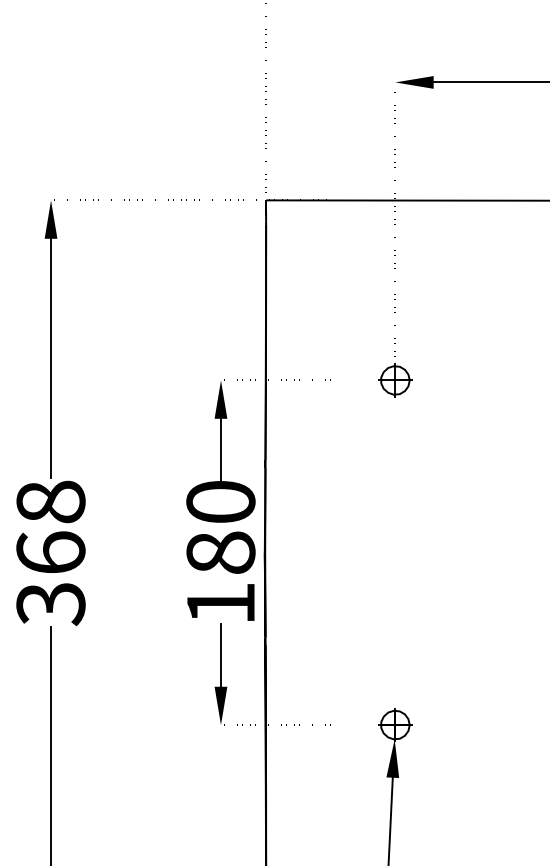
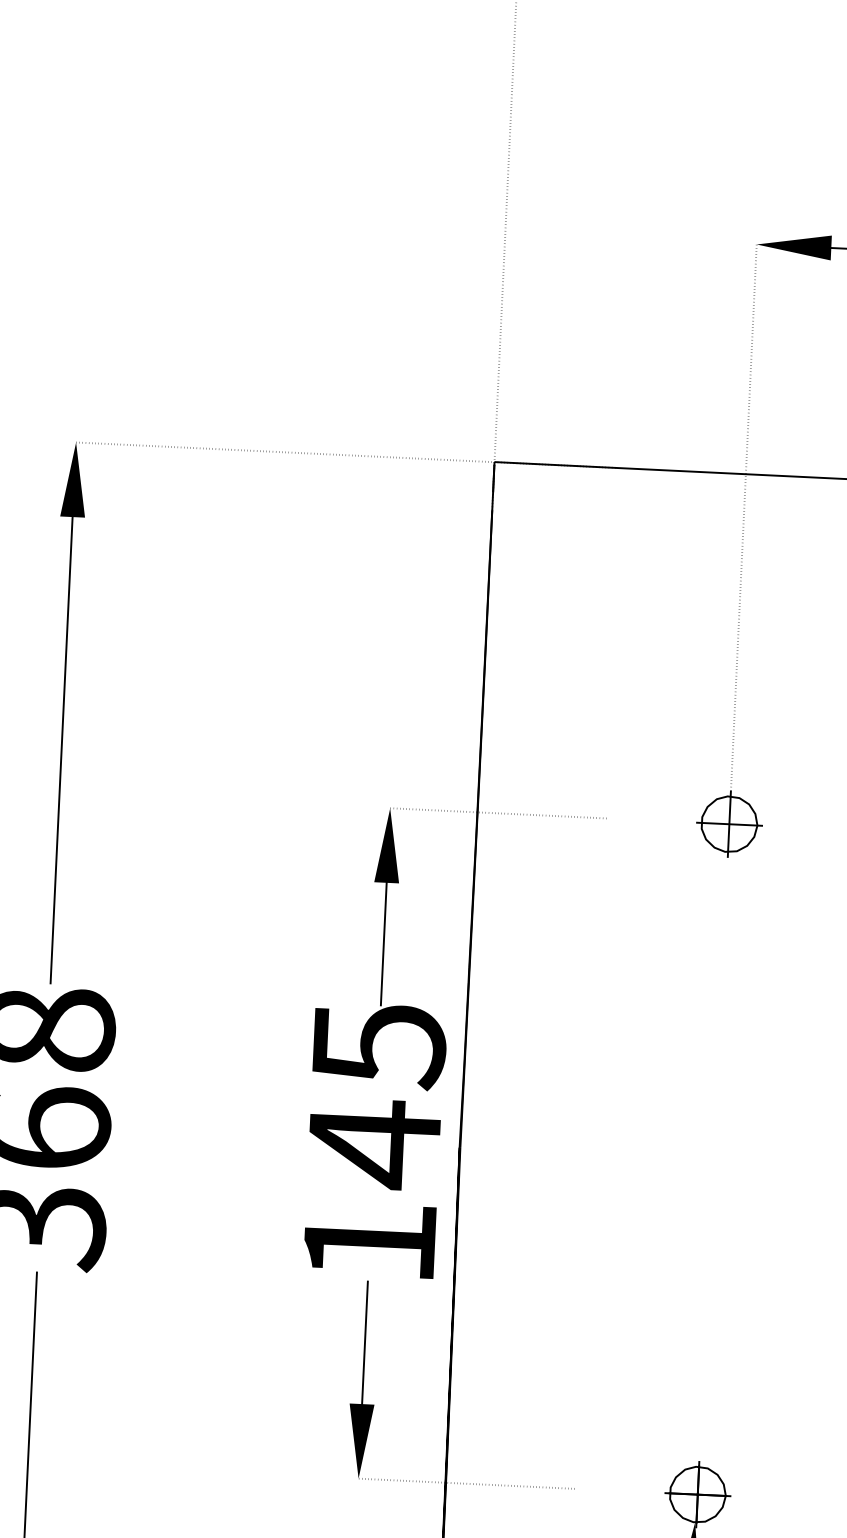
text: (220, 528) -> (375, 1096), 180 -> 145

